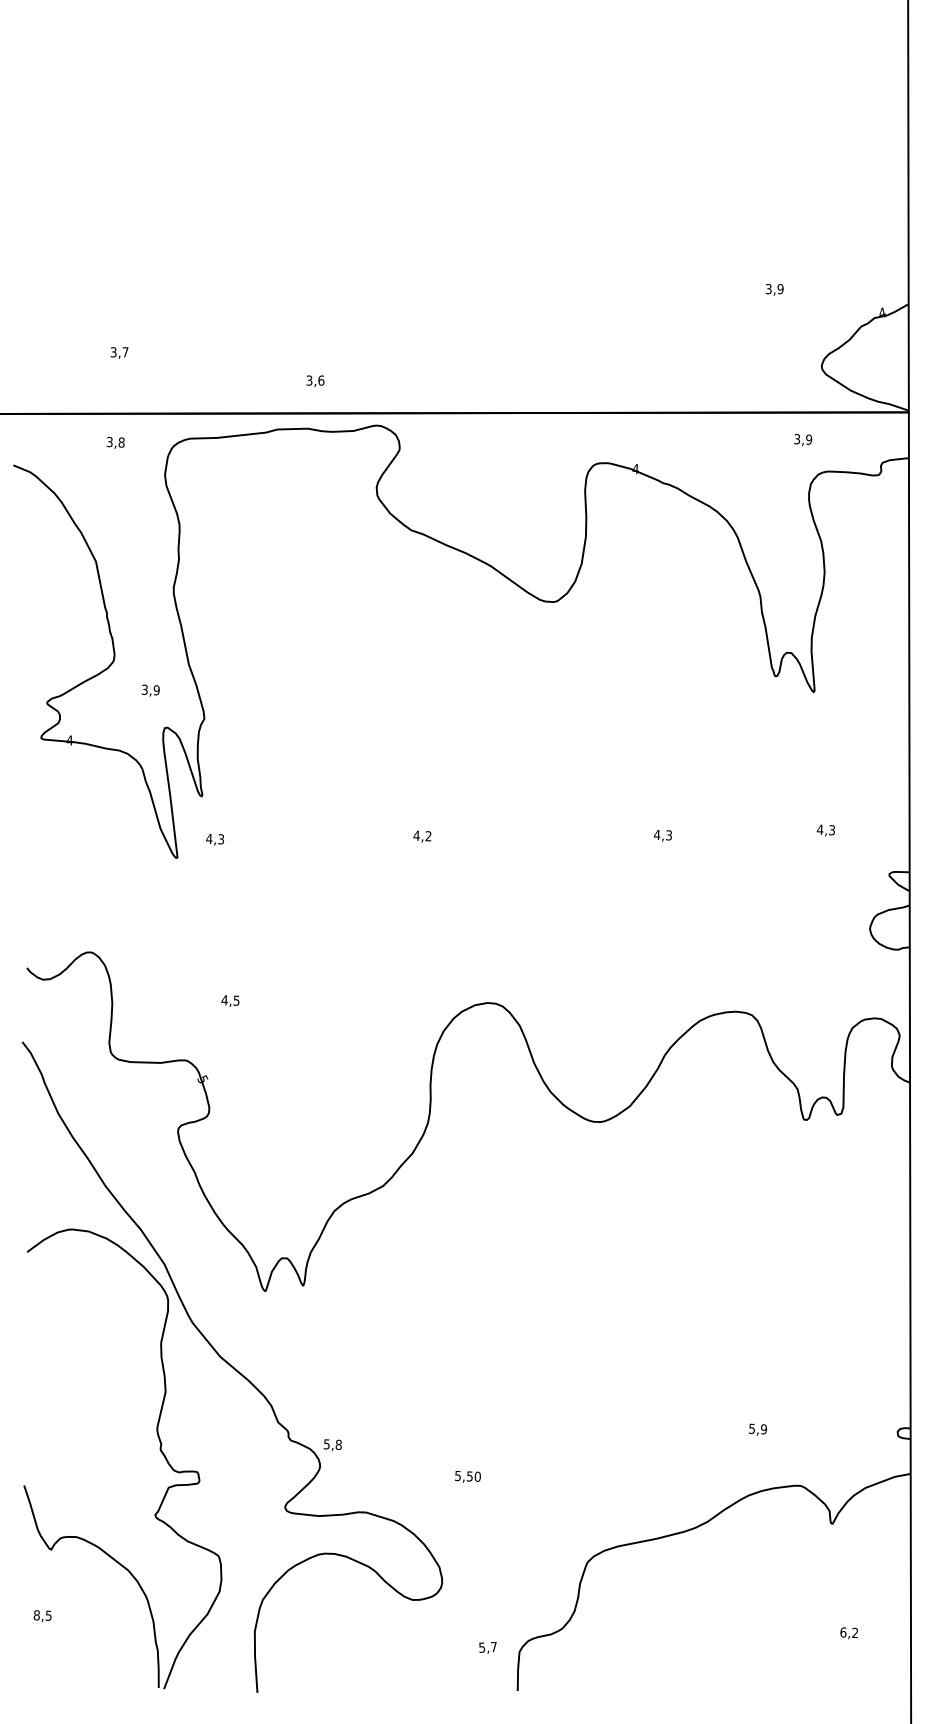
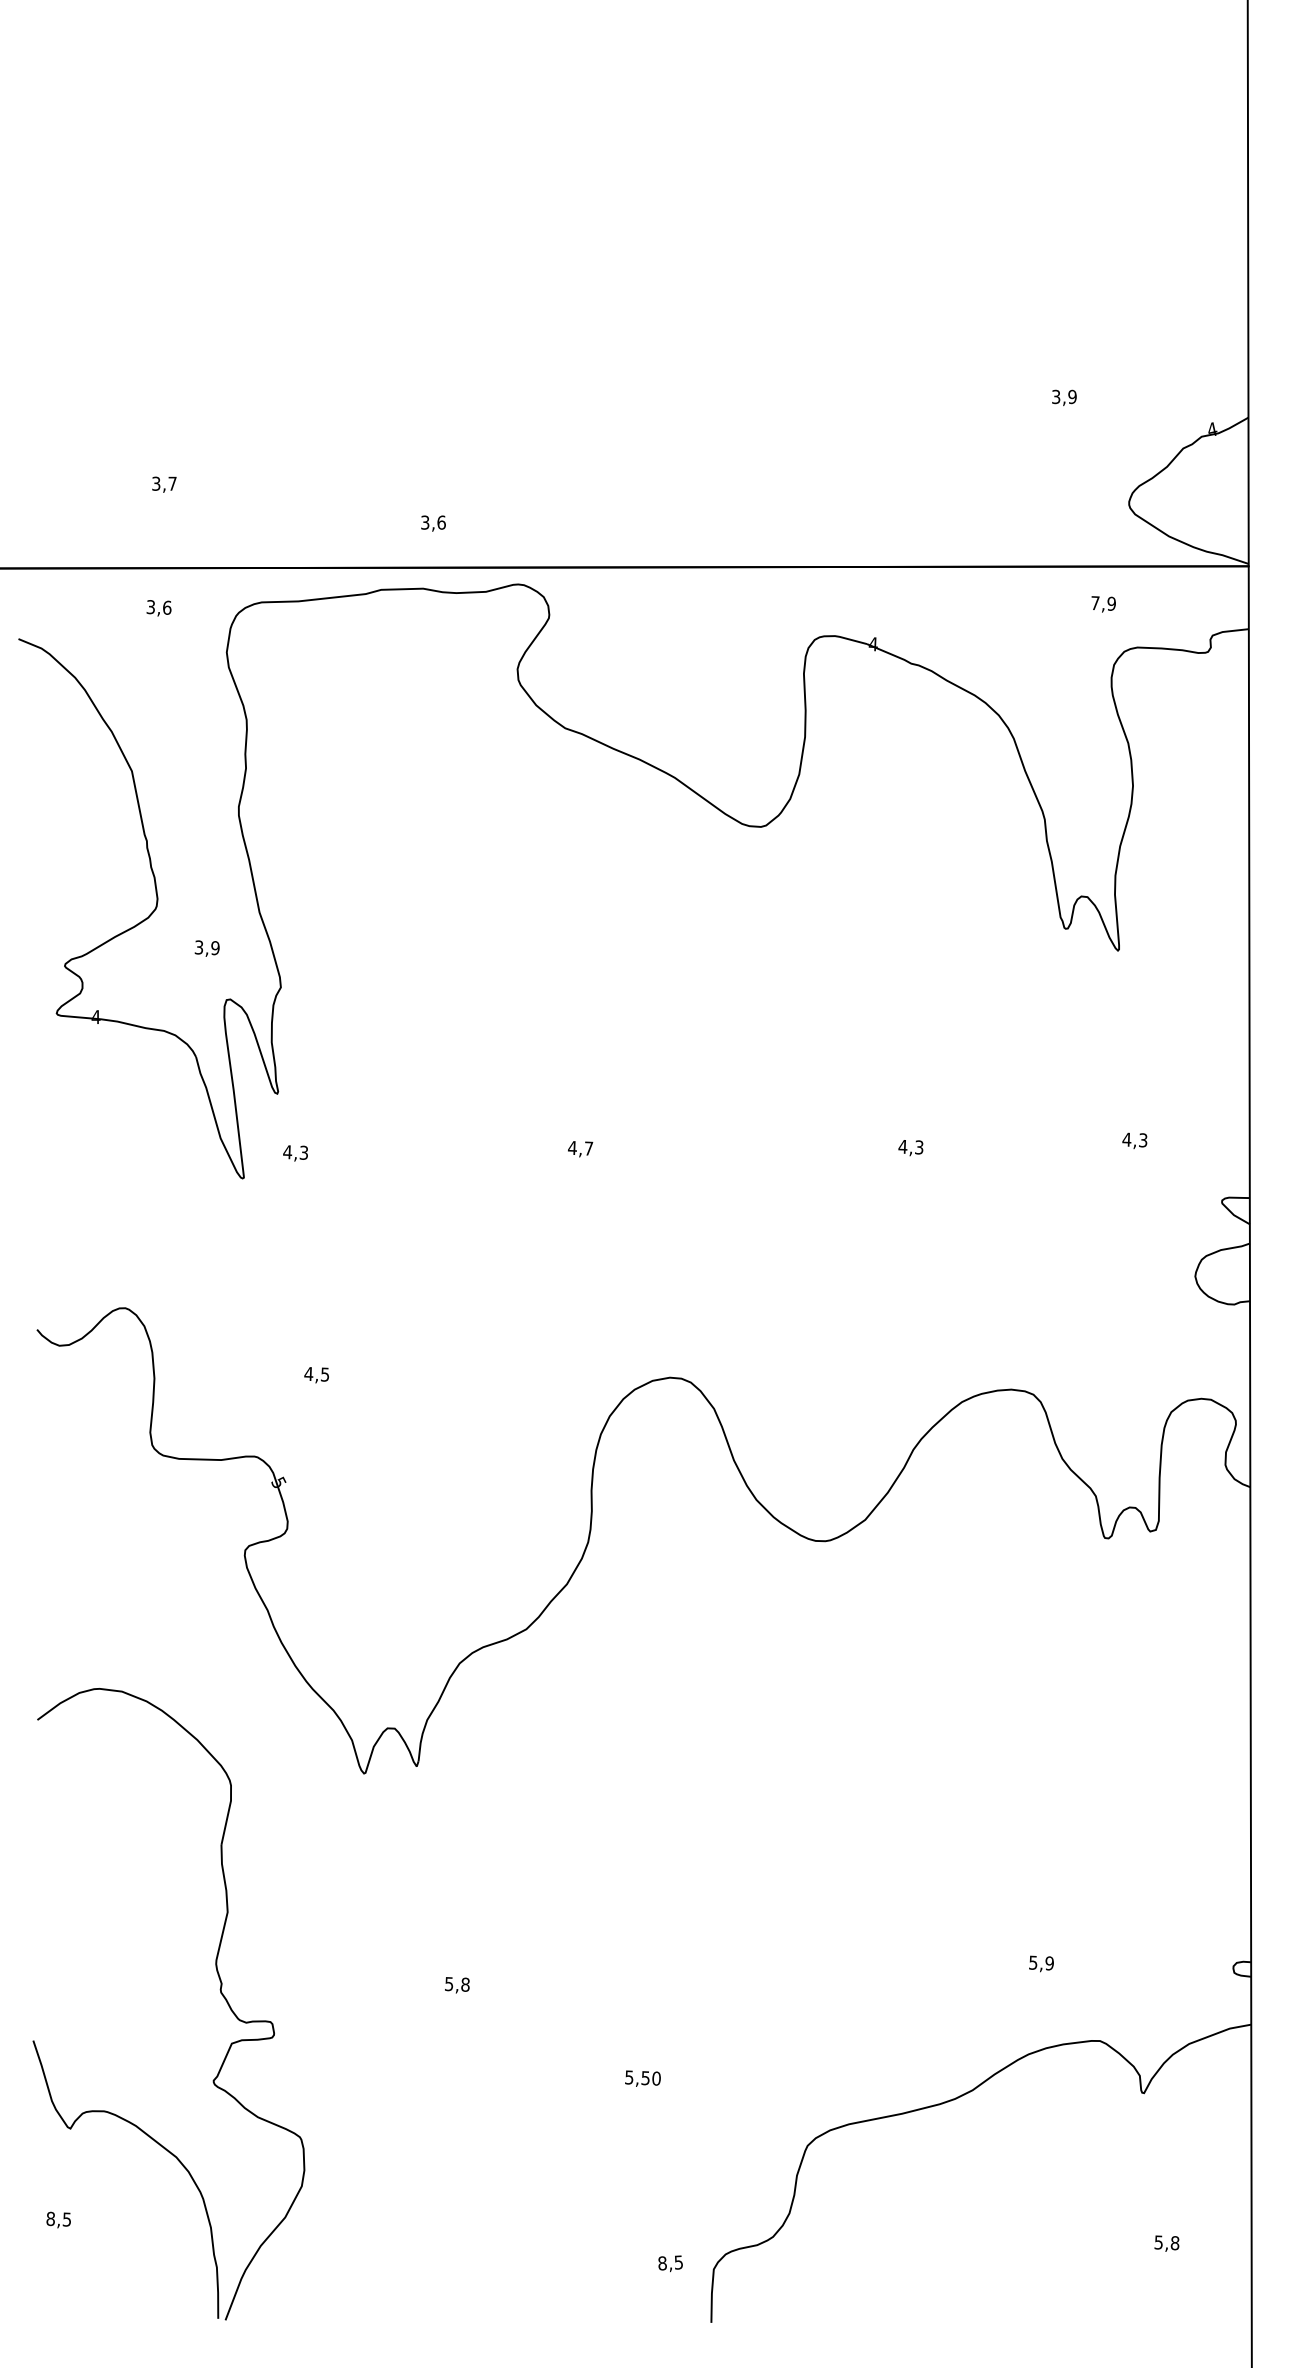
text: (797, 439) -> (1095, 603), 3,9 -> 7,9
text: (121, 442) -> (167, 607), 3,8 -> 3,6
text: (428, 836) -> (588, 1148), 4,2 -> 4,7
part: (232, 1367) -> (319, 1878), removed
text: (467, 1476) -> (642, 2078), moved
text: (849, 1632) -> (1166, 2242), 6,2 -> 5,8
text: (487, 1647) -> (670, 2262), 5,7 -> 8,5

